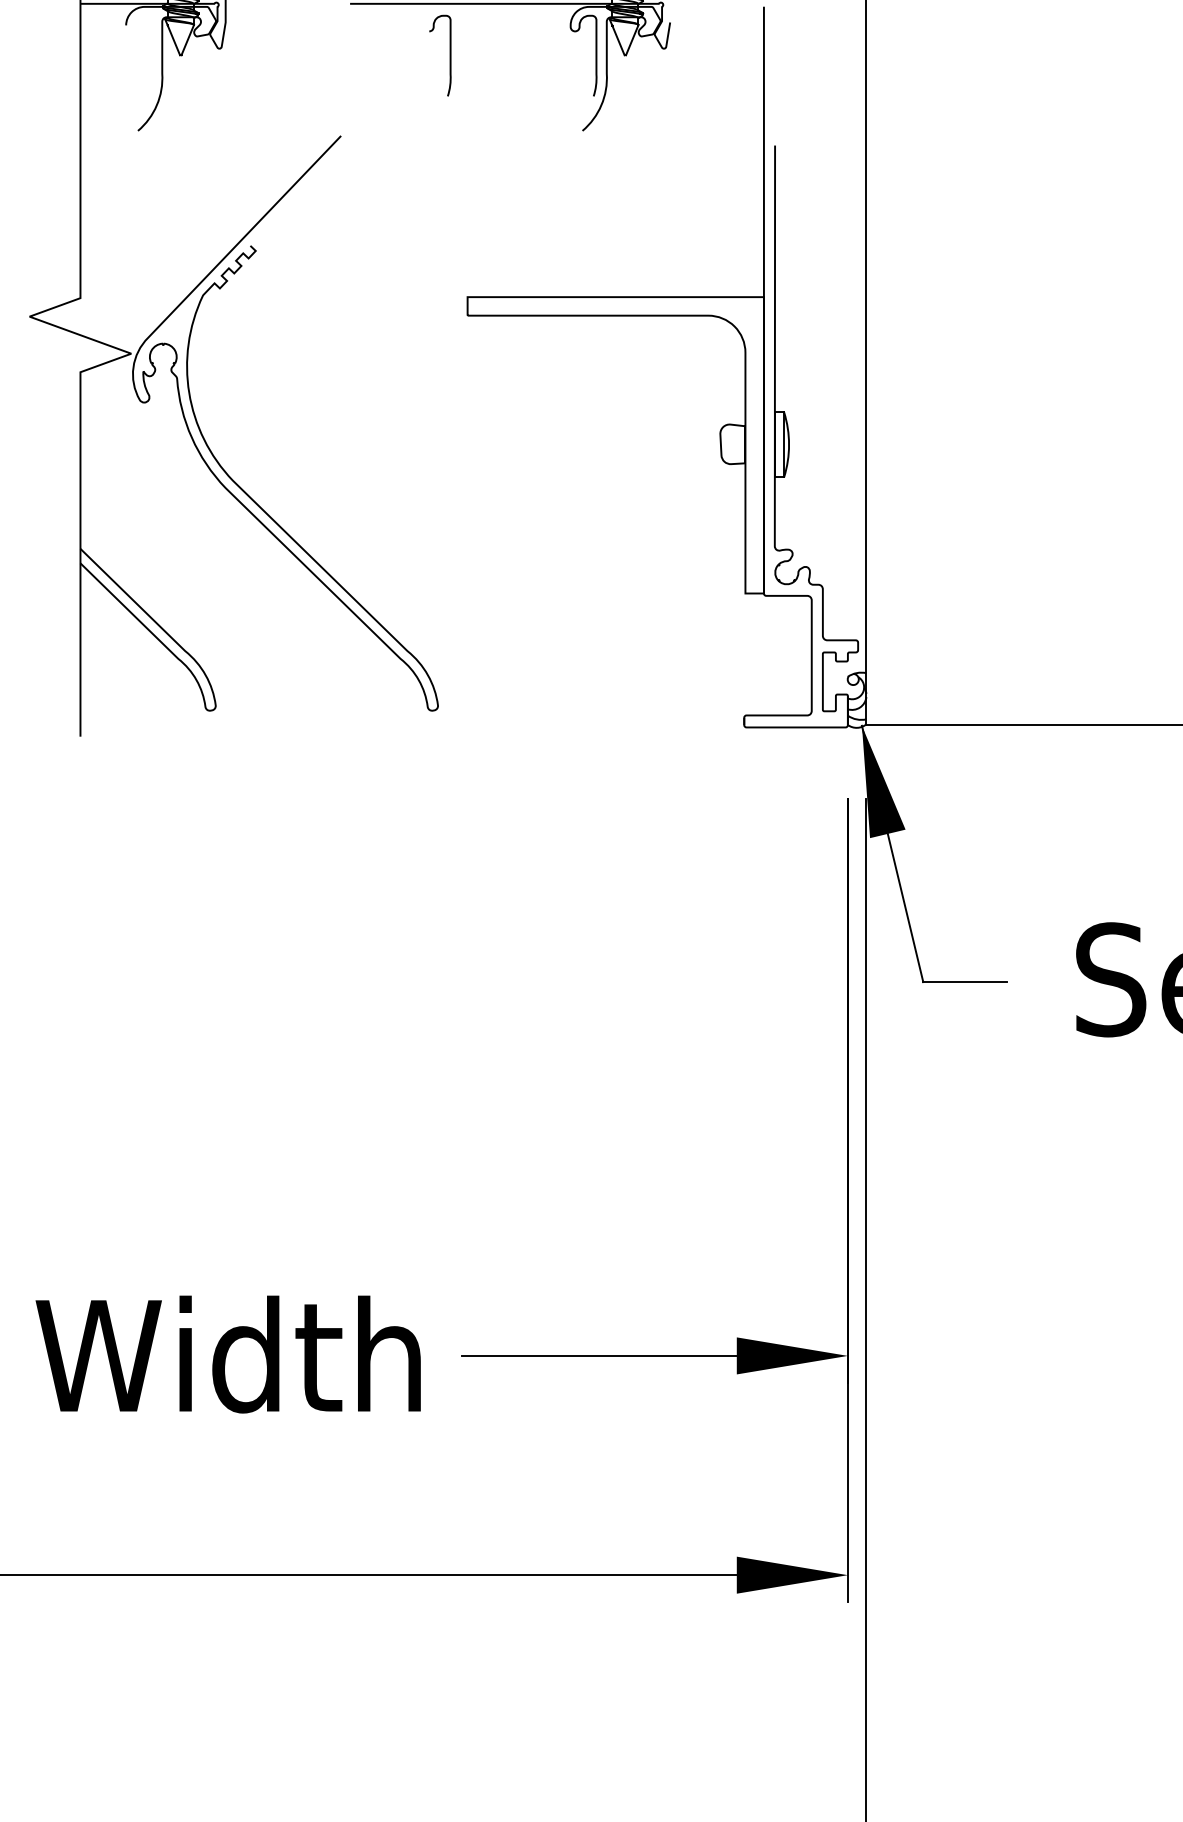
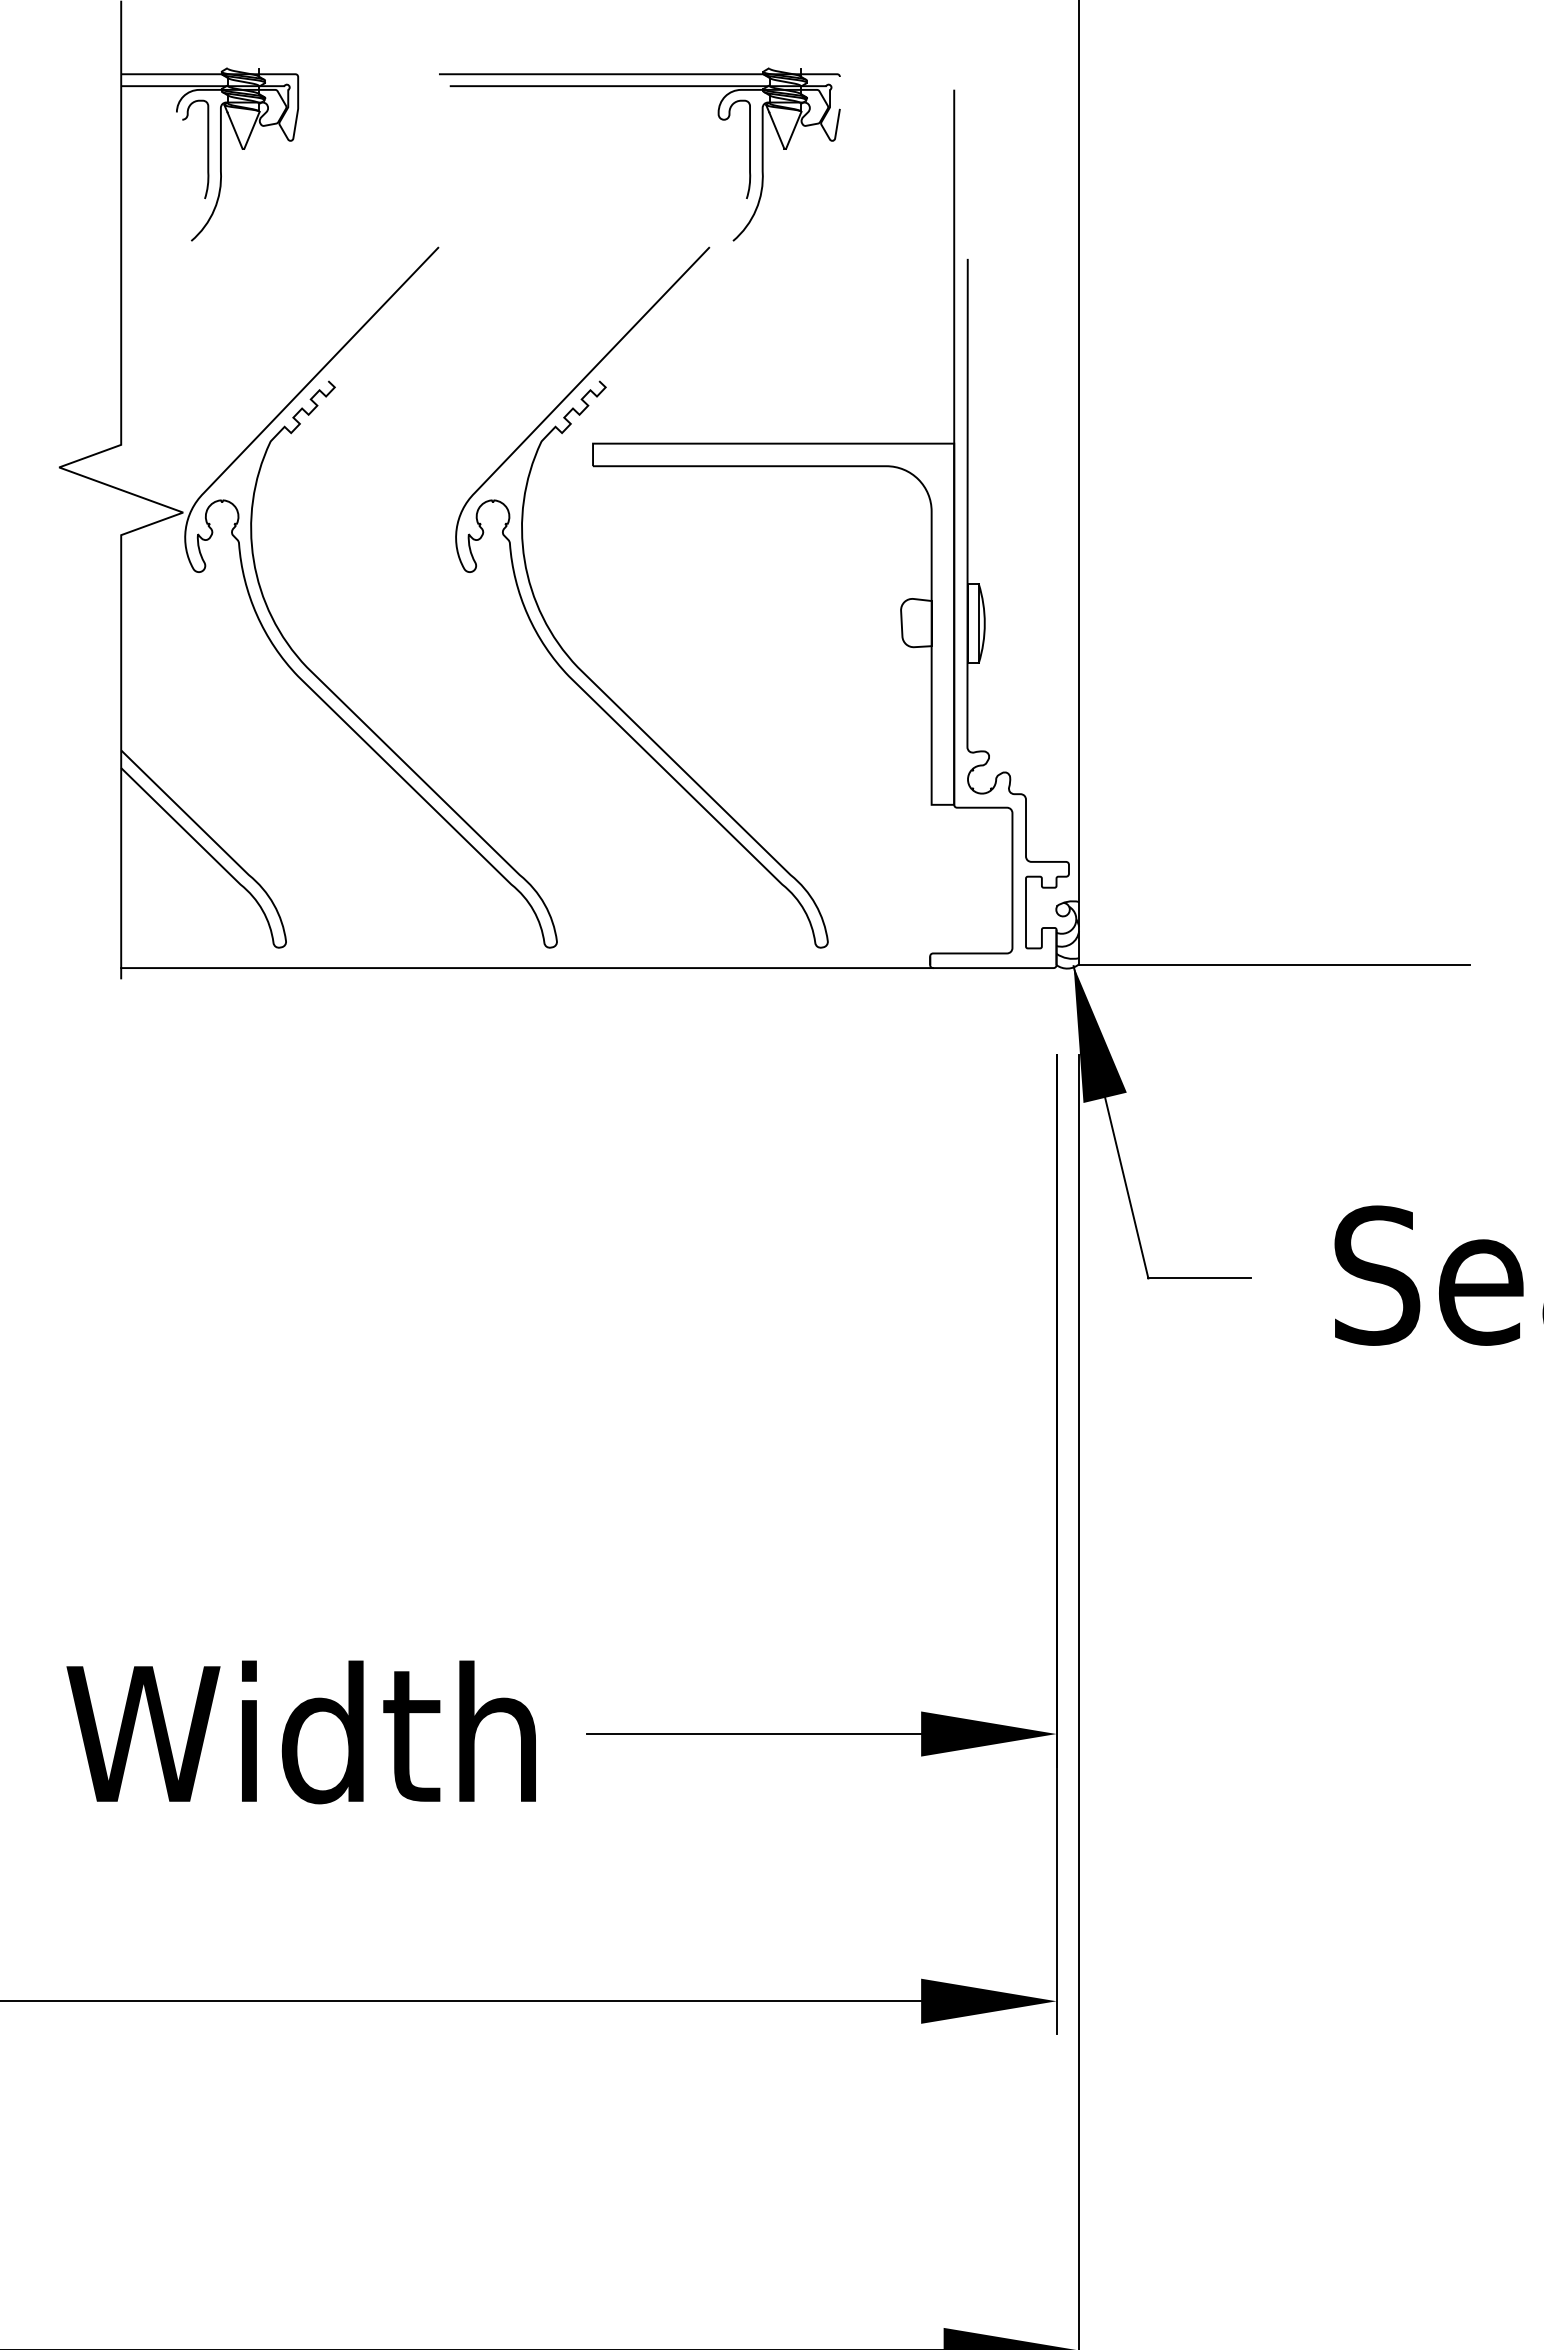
curve: (449, 55) -> (207, 149), moved
curve: (450, 474) -> (572, 659), added
line: (413, 727) -> (527, 968), added

